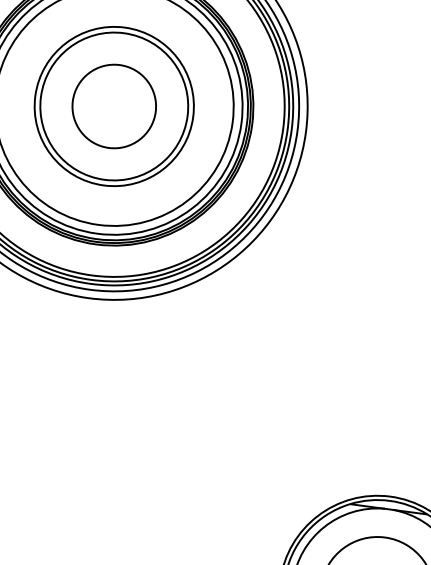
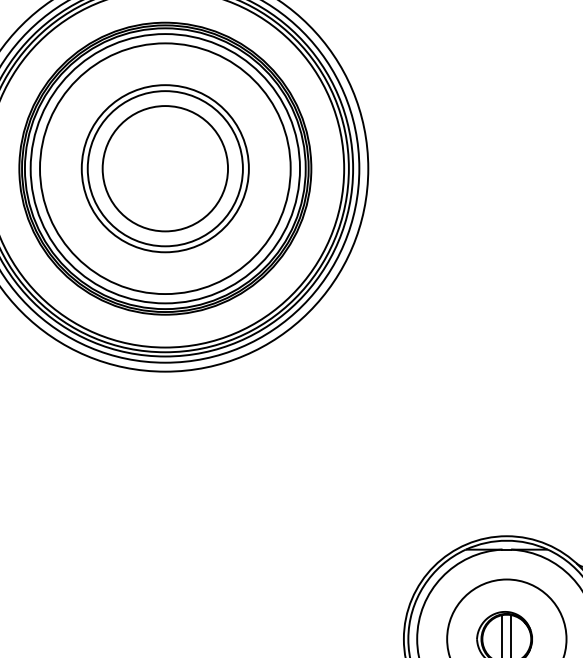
circle: (114, 106) -> (165, 168), size x1.43

